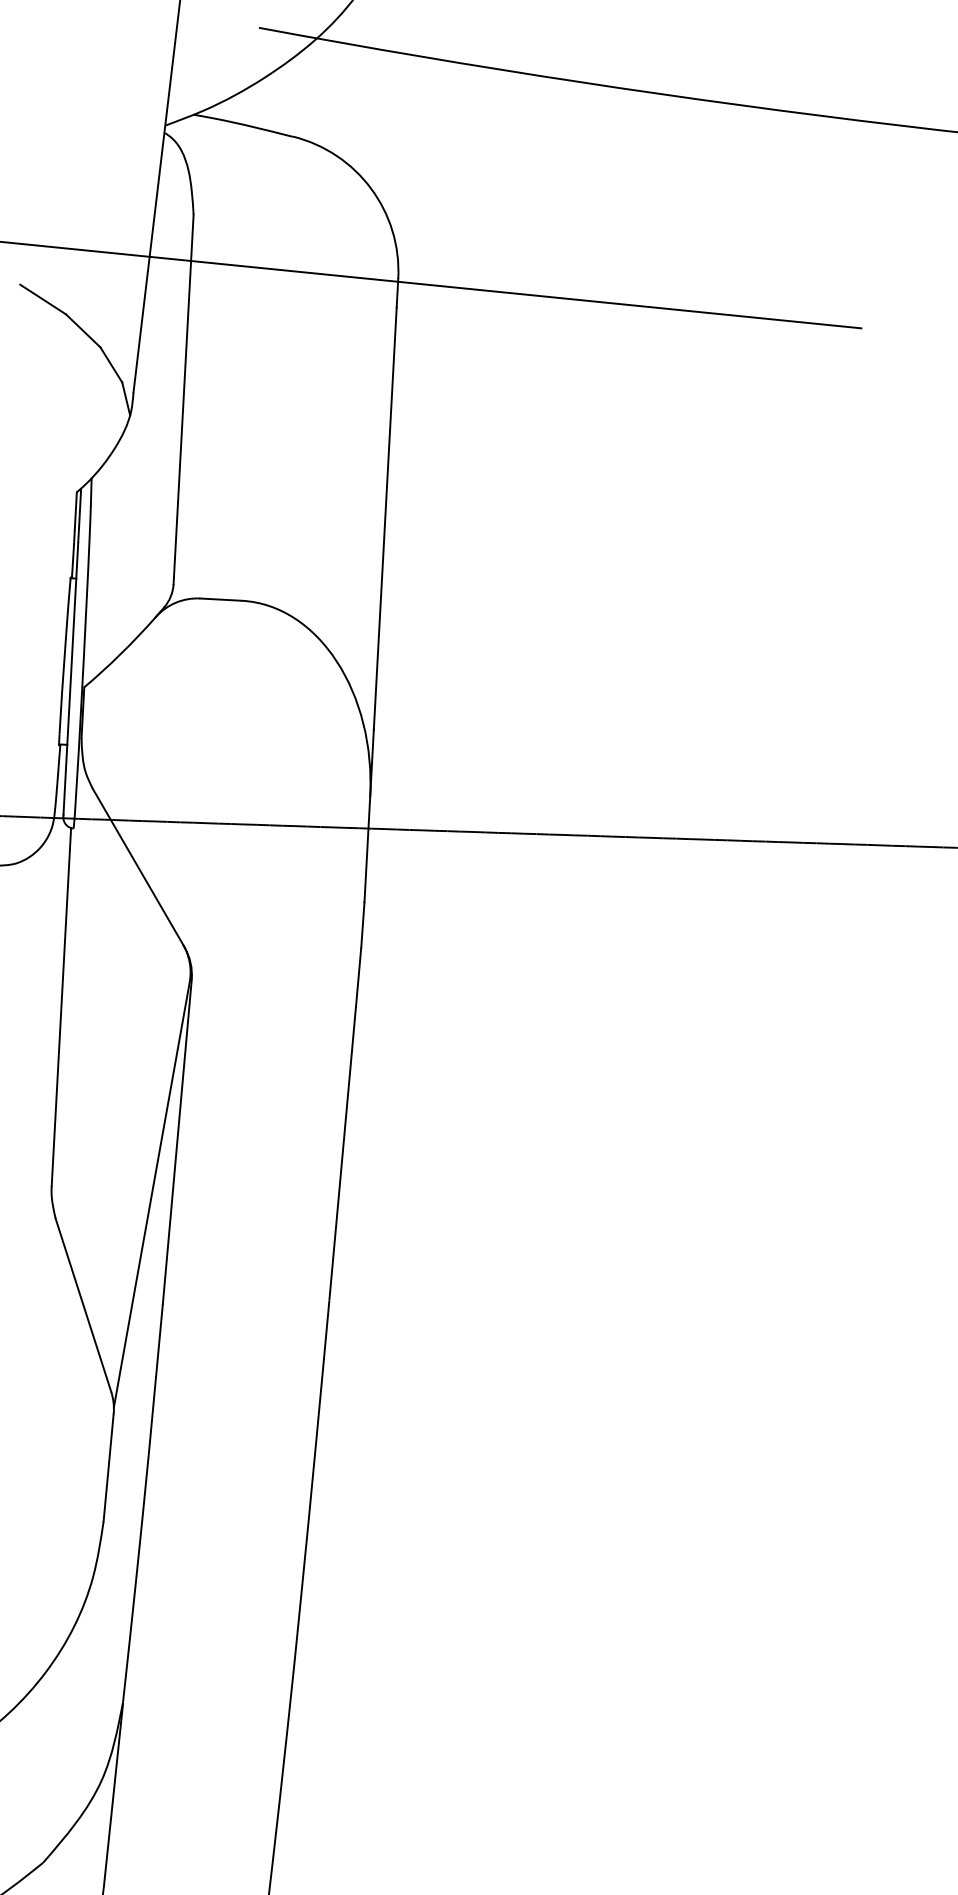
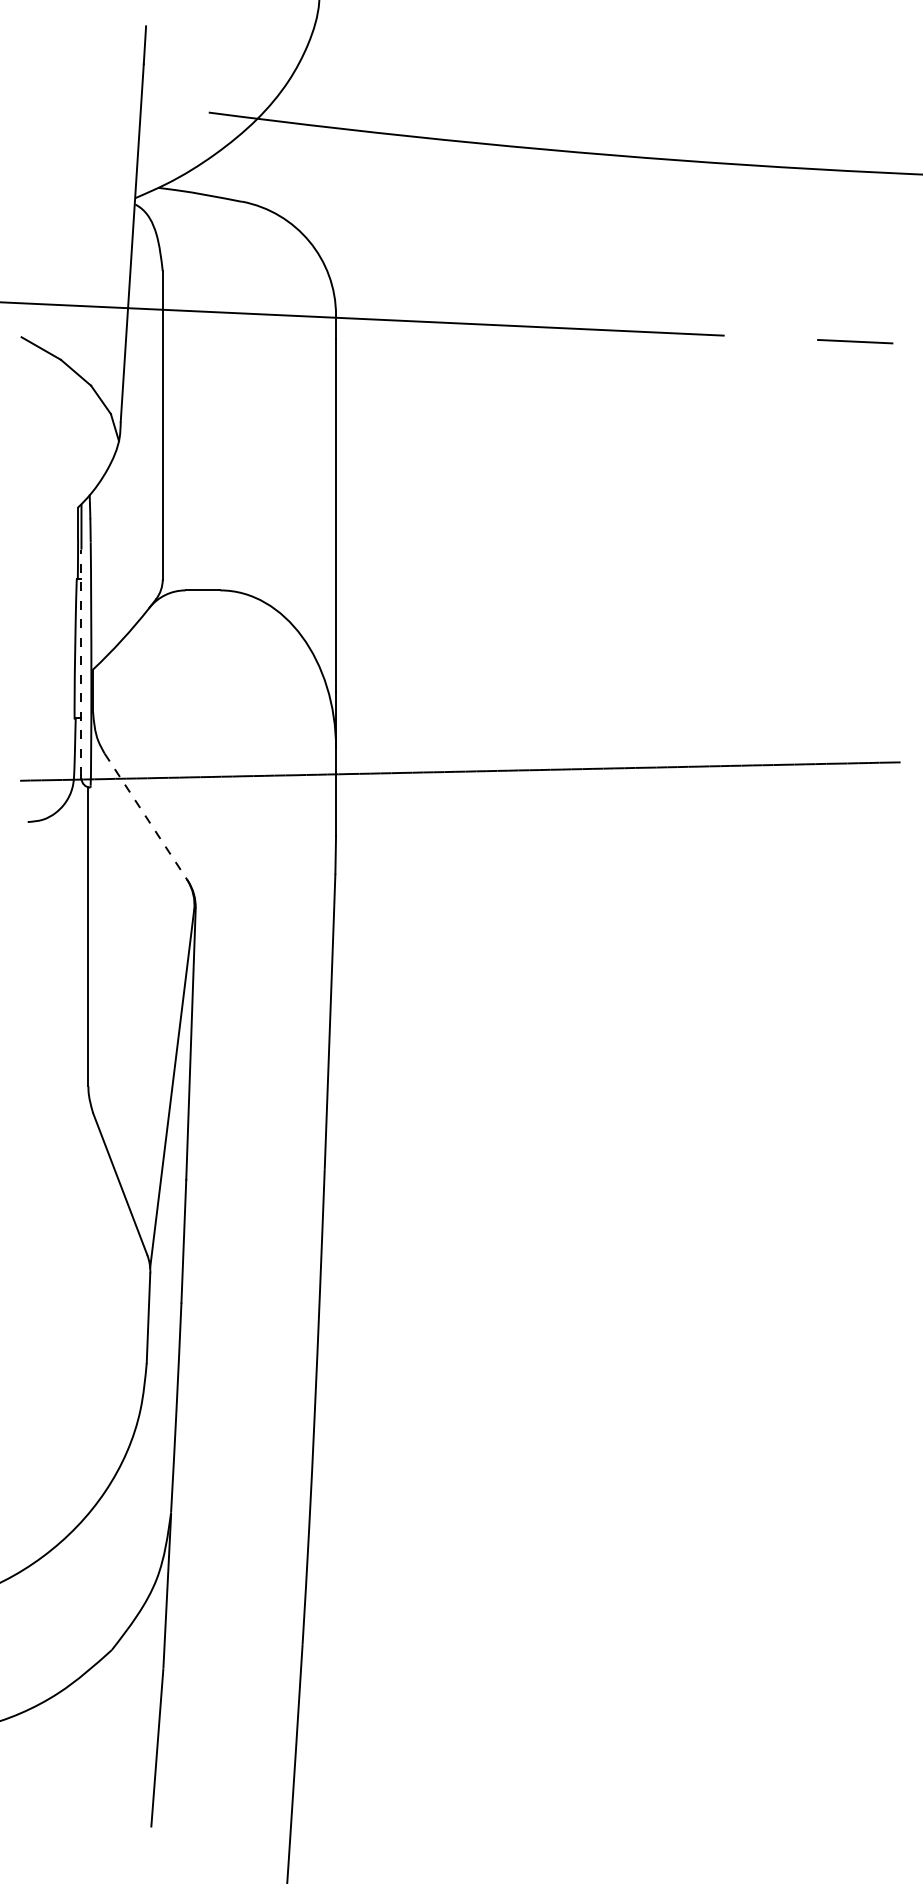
line: (70, 678) -> (81, 662), solid -> dashed
line: (138, 867) -> (146, 817), solid -> dashed

